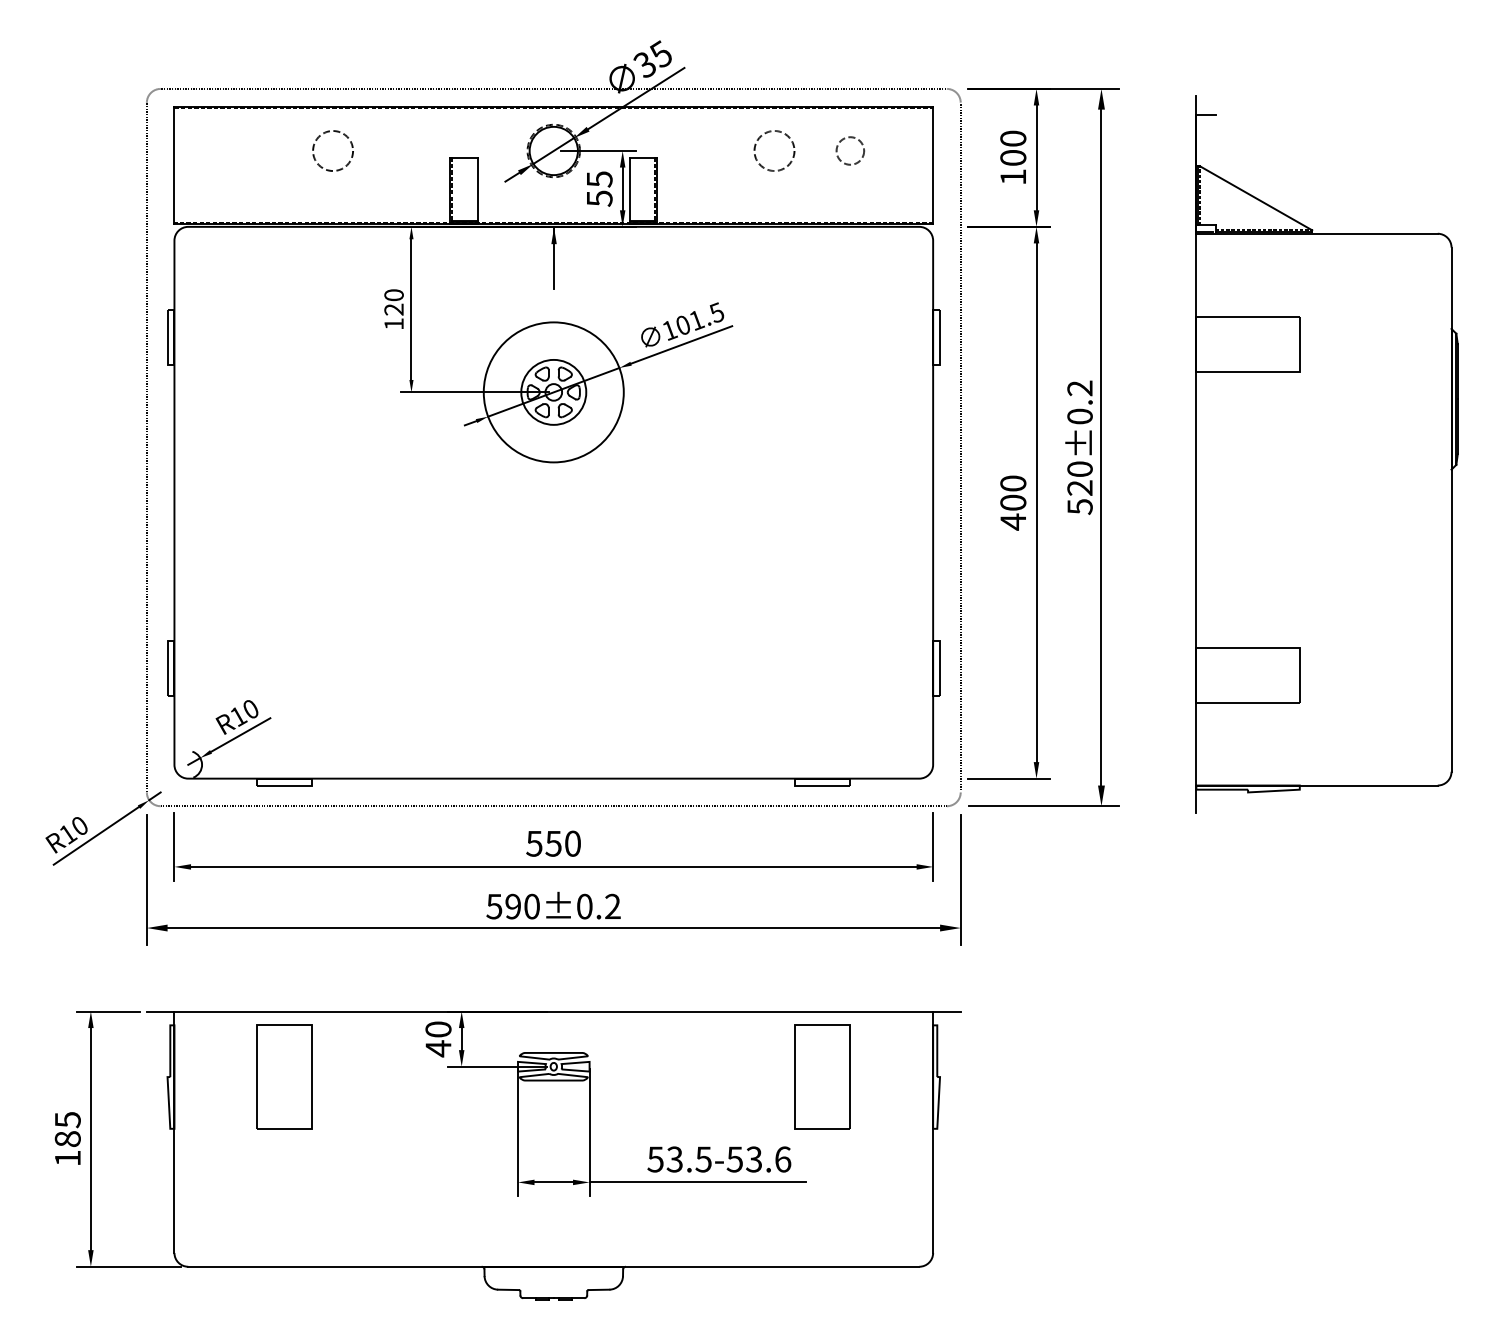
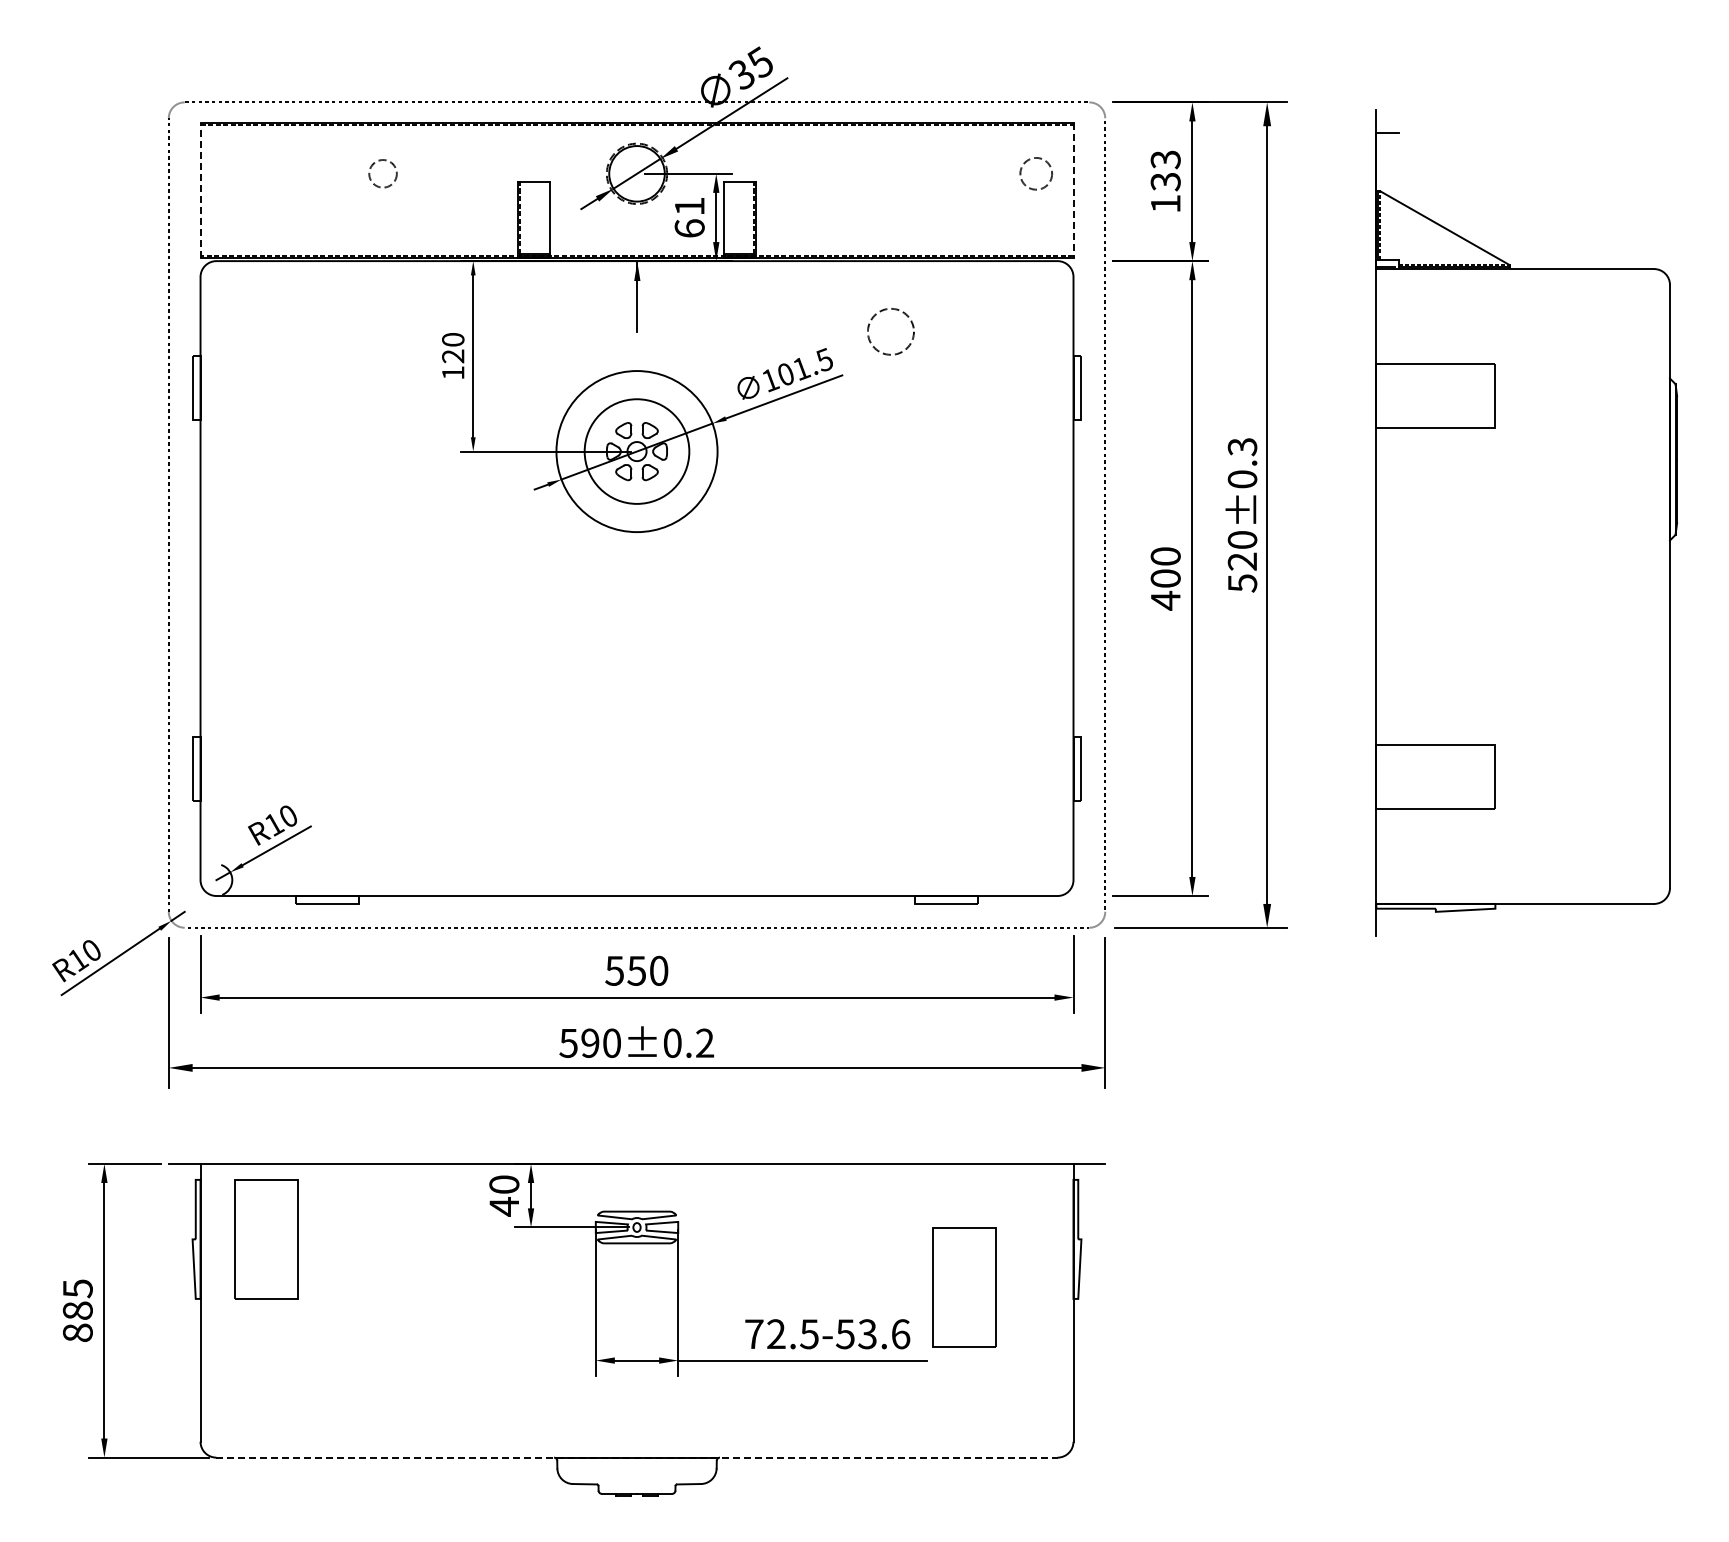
text: (1013, 148) -> (1165, 170), 100 -> 133
circle: (333, 150) -> (383, 173), size x0.6
circle: (774, 150) -> (890, 331), moved
circle: (849, 150) -> (1035, 173), moved
line: (174, 165) -> (200, 190), solid -> dashed
line: (933, 165) -> (1073, 190), solid -> dashed
text: (599, 188) -> (689, 217), 55 -> 61
text: (1080, 388) -> (1242, 447), 520±0.2 -> 520±0.3
circle: (553, 392) -> (636, 451), size x1.4
part: (284, 1077) -> (266, 1239), moved
part: (822, 1077) -> (964, 1287), moved
text: (67, 1157) -> (77, 1332), 185 -> 885
text: (664, 1159) -> (764, 1334), 53.5-53.6 -> 72.5-53.6
line: (554, 1266) -> (637, 1457), solid -> dashed

